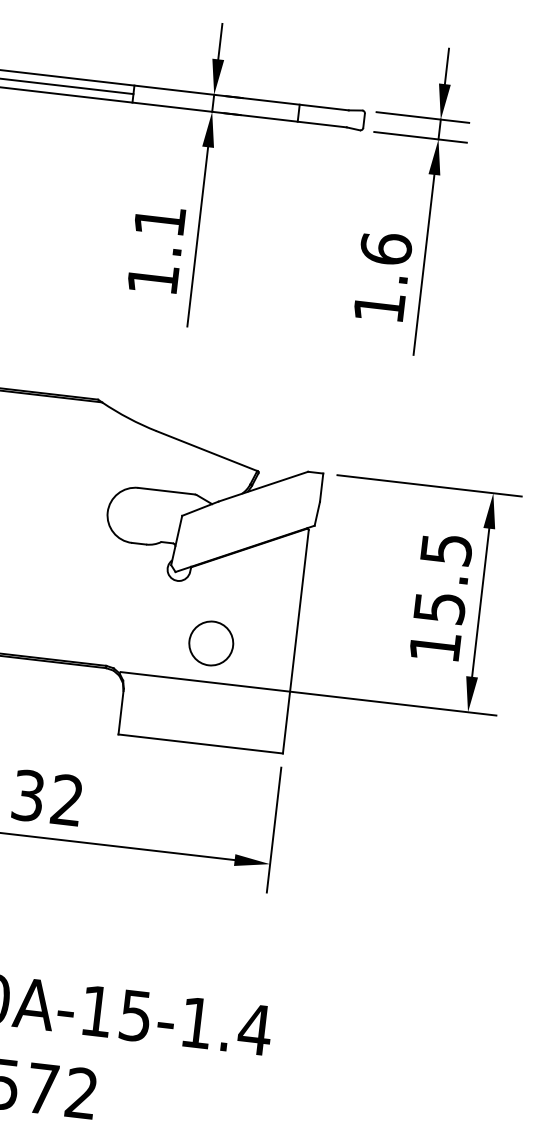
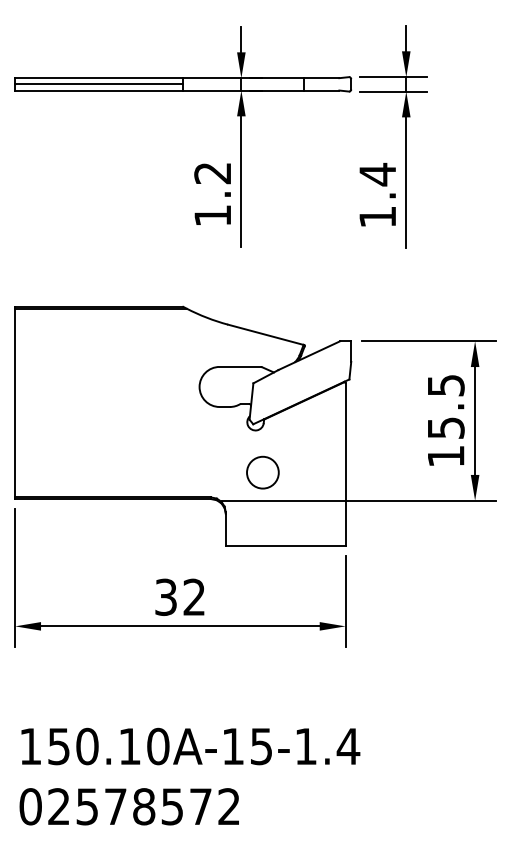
text: (159, 221) -> (212, 173), 1.1 -> 1.2
text: (385, 248) -> (377, 174), 1.6 -> 1.4
circle: (210, 643) -> (262, 472), moved

